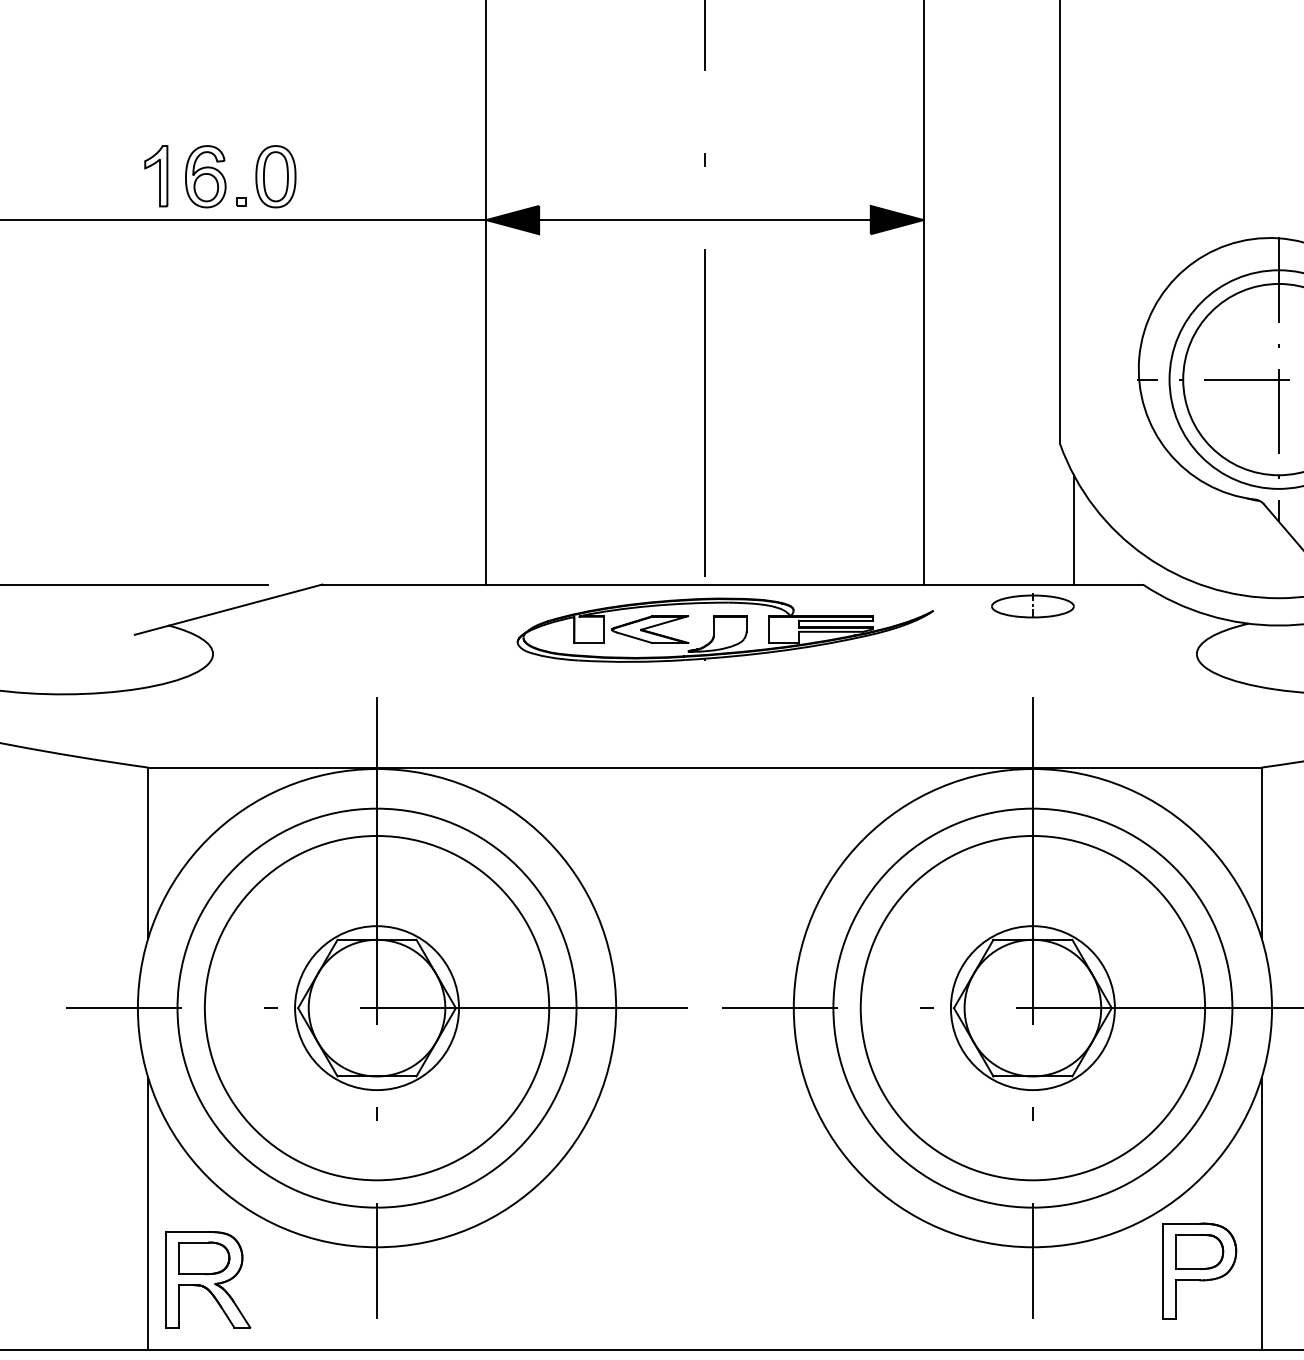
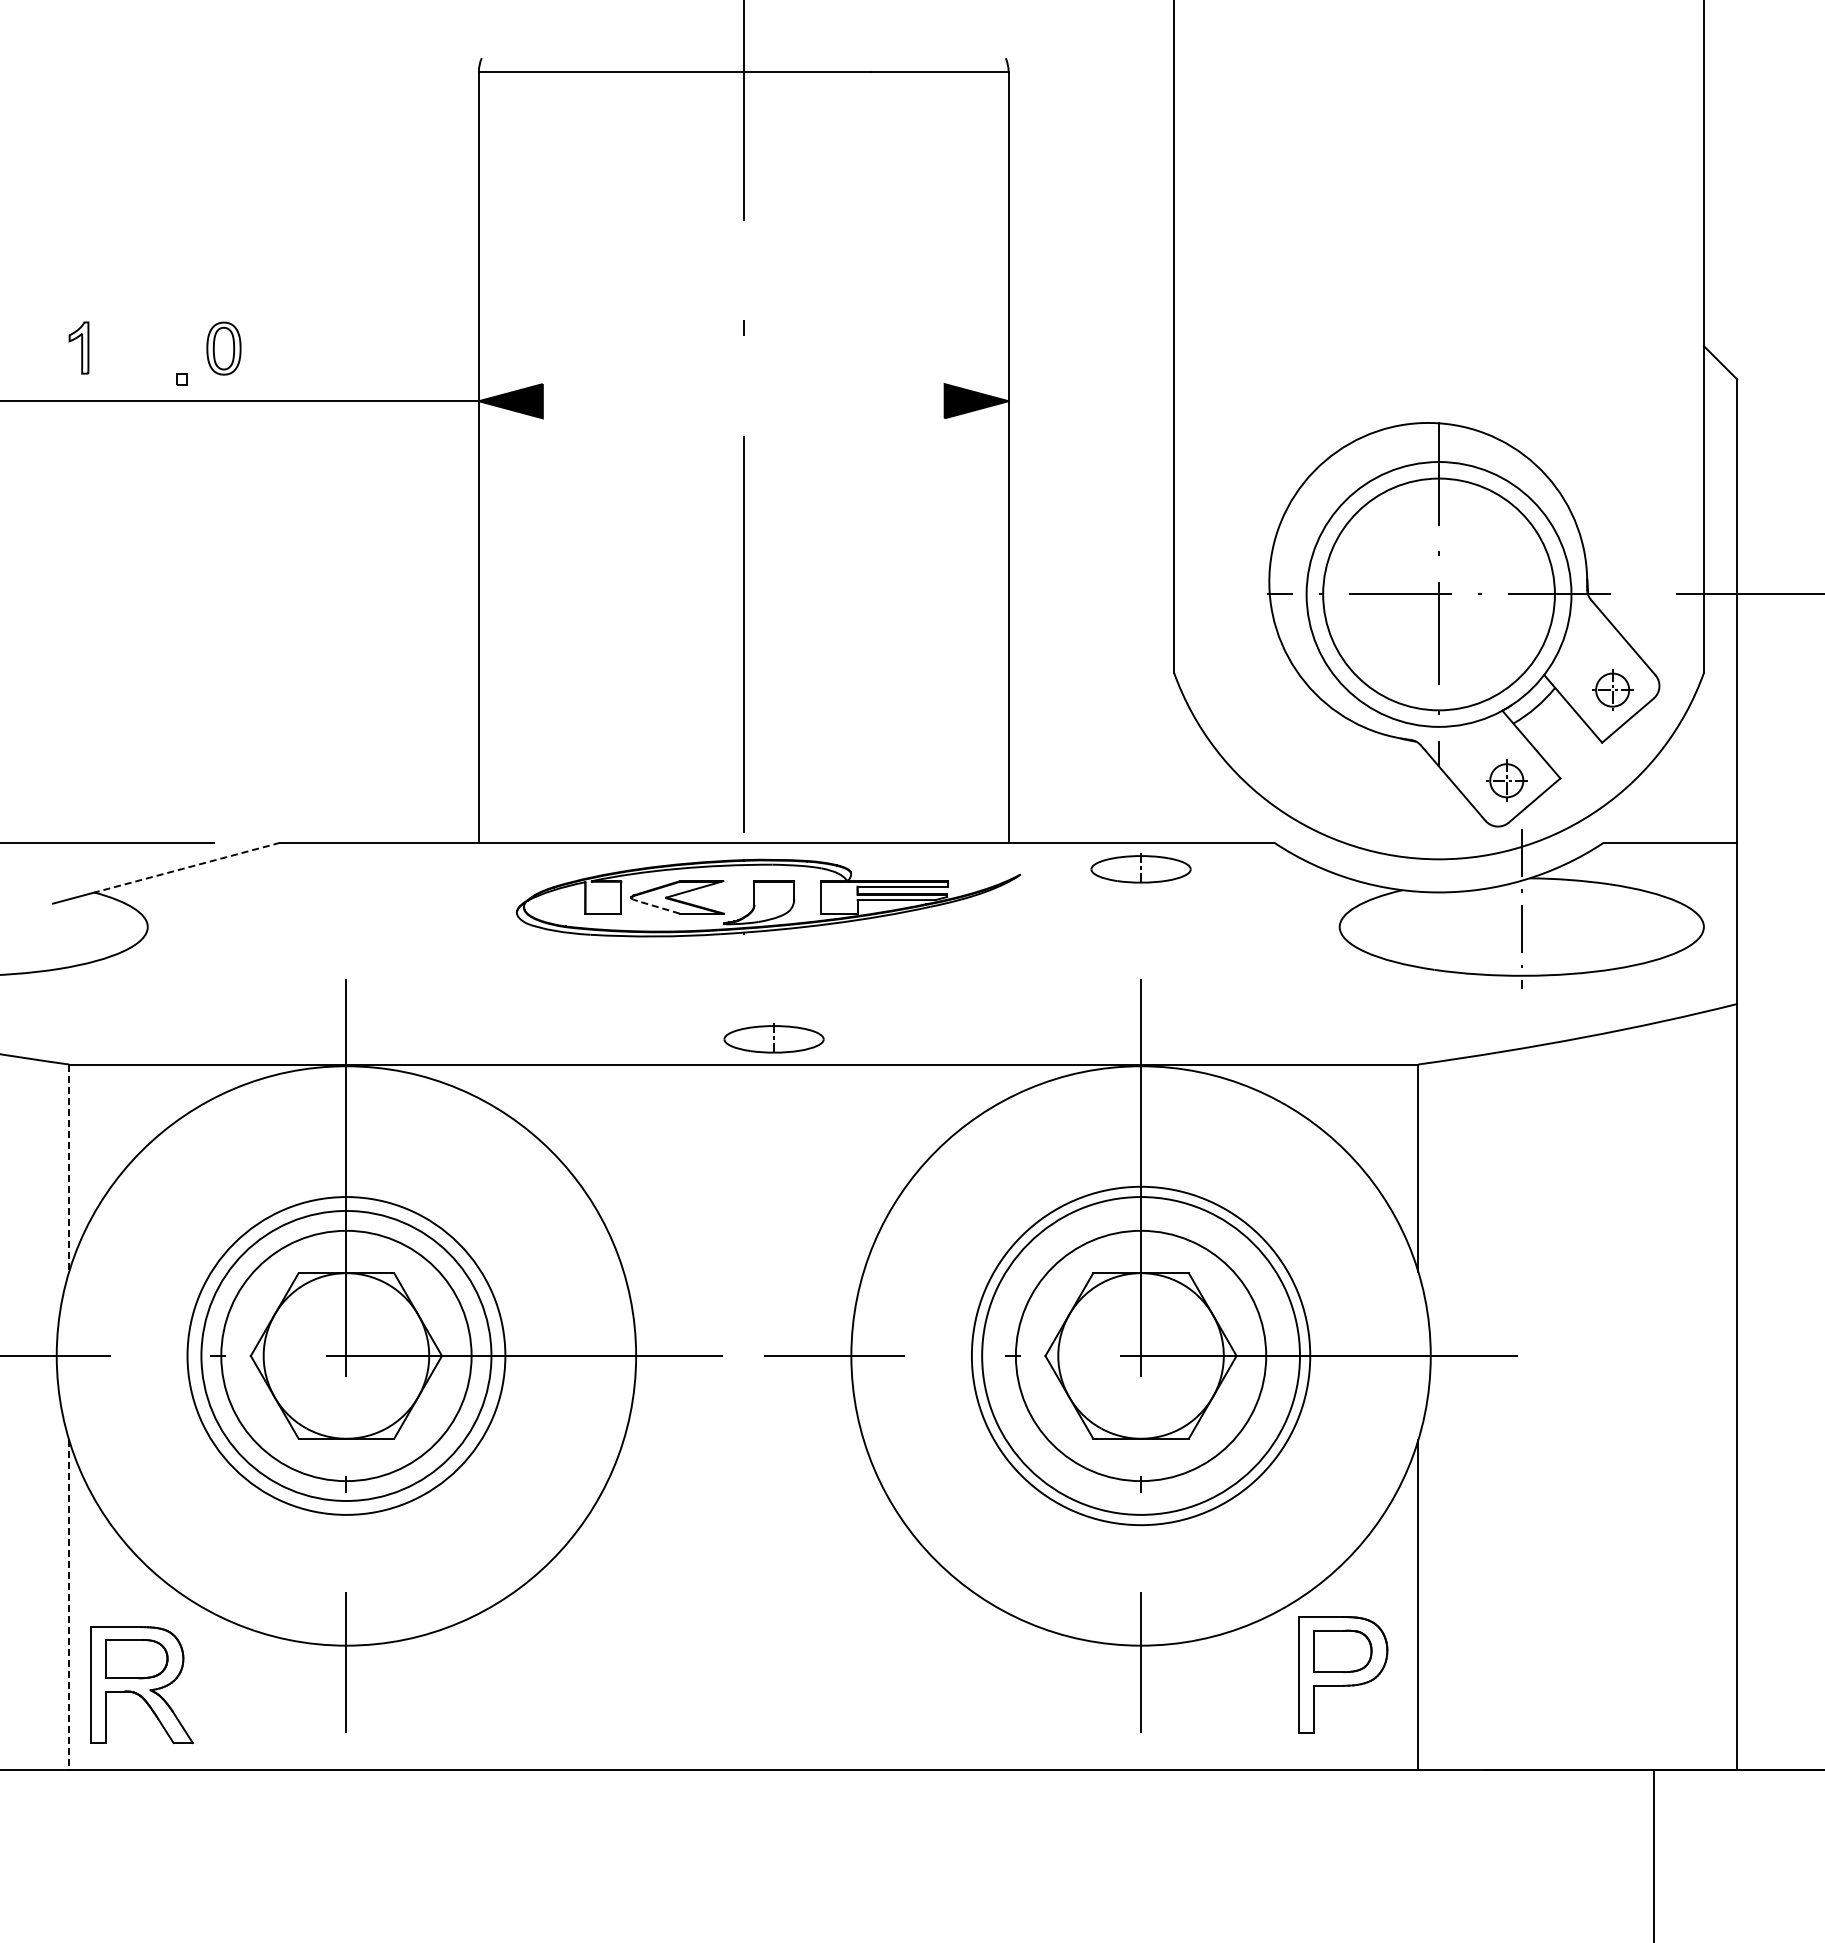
part: (155, 175) -> (78, 347), size x0.7
part: (205, 176) -> (138, 348), removed
part: (275, 176) -> (223, 348), size x0.7
line: (704, 220) -> (743, 401), removed
line: (1073, 529) -> (1190, 776), removed
line: (245, 604) -> (186, 867), solid -> dashed
line: (634, 637) -> (658, 907), solid -> dashed
part: (729, 746) -> (773, 1038), added
line: (148, 853) -> (69, 1168), solid -> dashed
circle: (377, 1007) -> (346, 1355), size x0.6
circle: (377, 1007) -> (346, 1355), size x0.6
circle: (377, 1007) -> (346, 1355), size x1.6
circle: (1032, 1007) -> (1140, 1355), size x0.6
circle: (1032, 1007) -> (1140, 1355), size x0.7
circle: (1032, 1007) -> (1140, 1355), size x1.6
line: (148, 1214) -> (69, 1605), solid -> dashed

